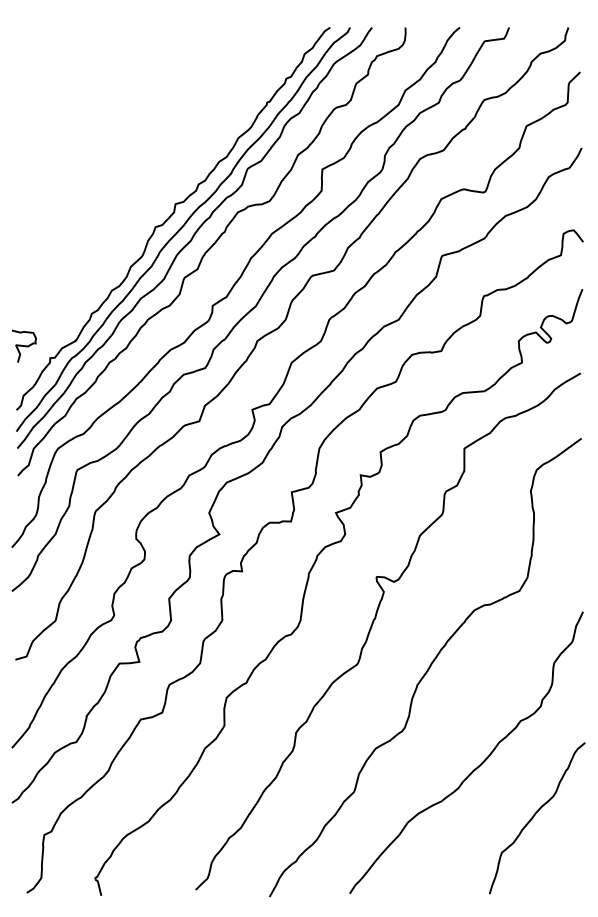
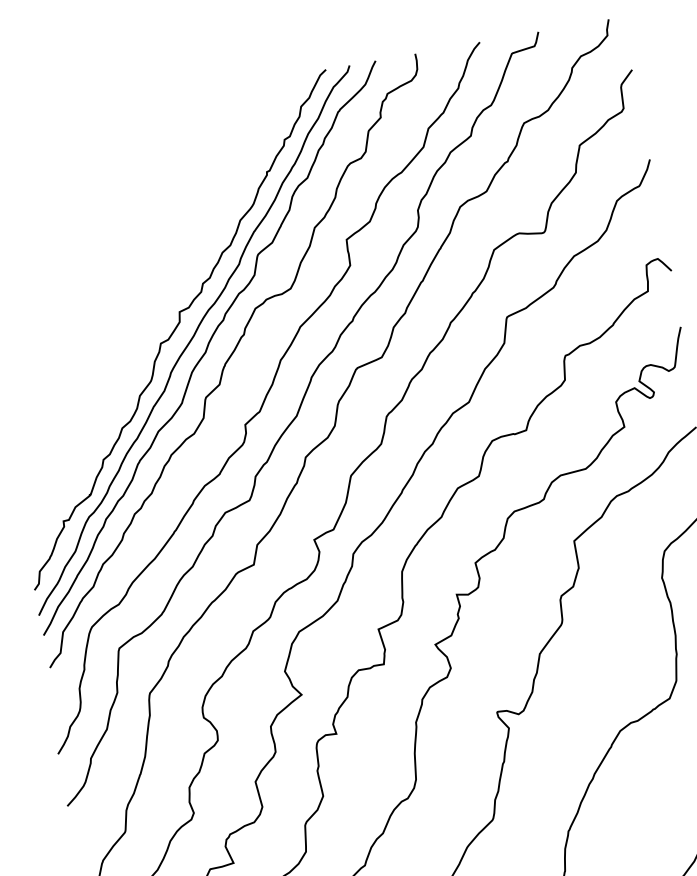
curve: (24, 345) -> (30, 511), removed

